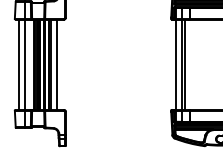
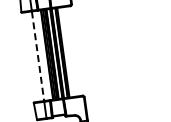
line: (19, 64) -> (32, 56), removed
line: (57, 64) -> (69, 51), removed
line: (25, 65) -> (38, 56), solid -> dashed

